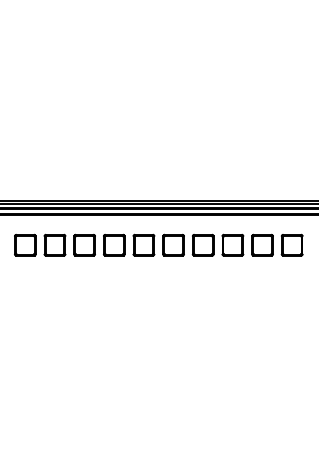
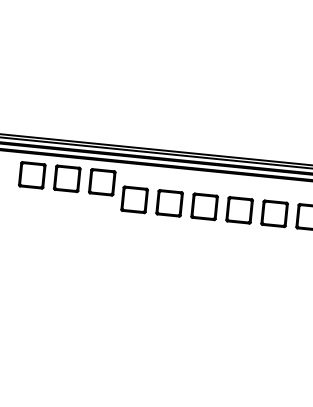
part: (54, 244) -> (66, 177), moved

